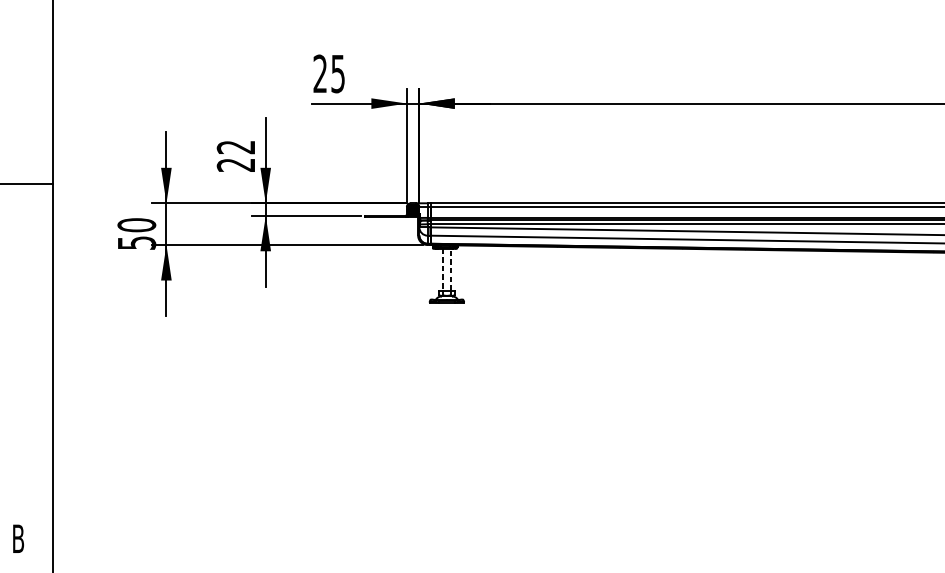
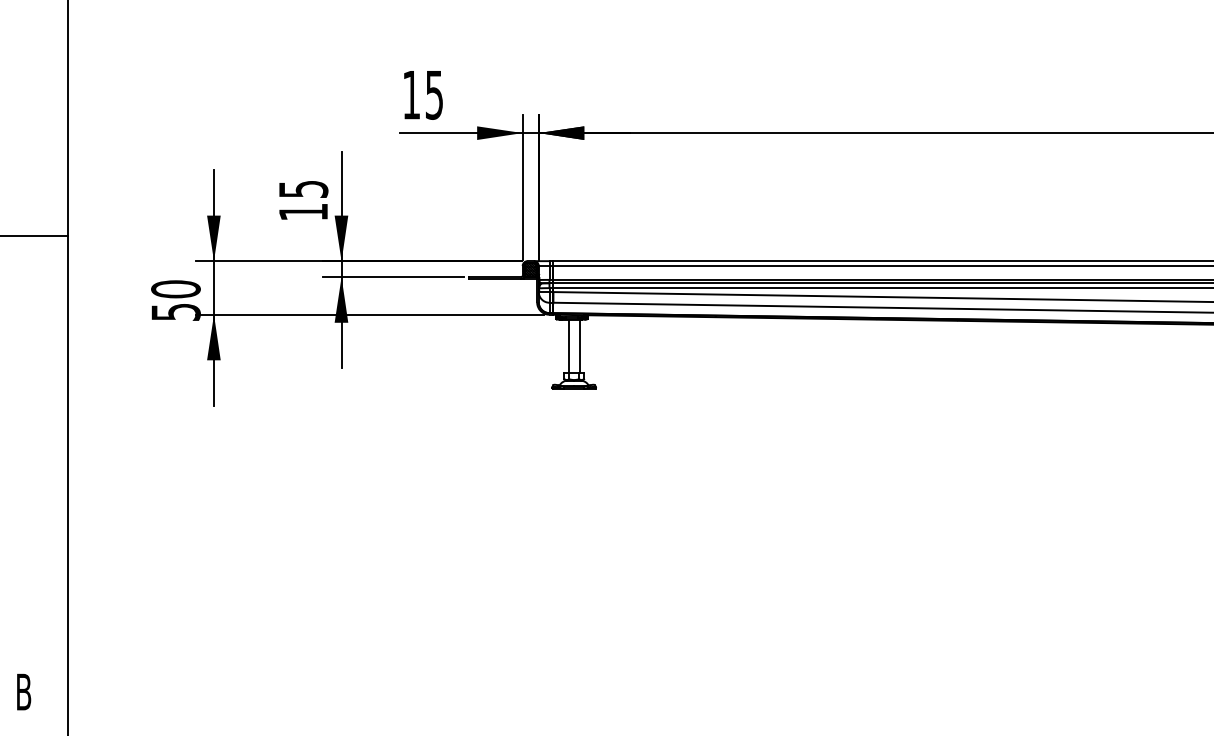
text: (319, 73) -> (410, 94), 25 -> 15
text: (236, 156) -> (303, 200), 22 -> 15
line: (442, 269) -> (568, 346), dashed -> solid
line: (451, 269) -> (579, 346), dashed -> solid

